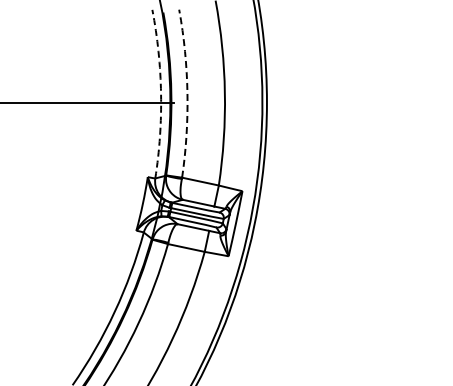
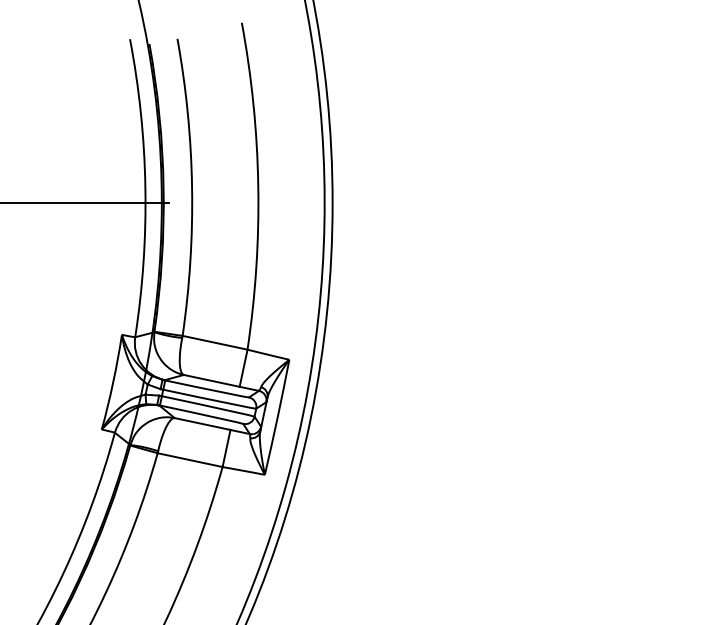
arc: (187, 93) -> (192, 187), dashed -> solid
arc: (161, 94) -> (146, 188), dashed -> solid

